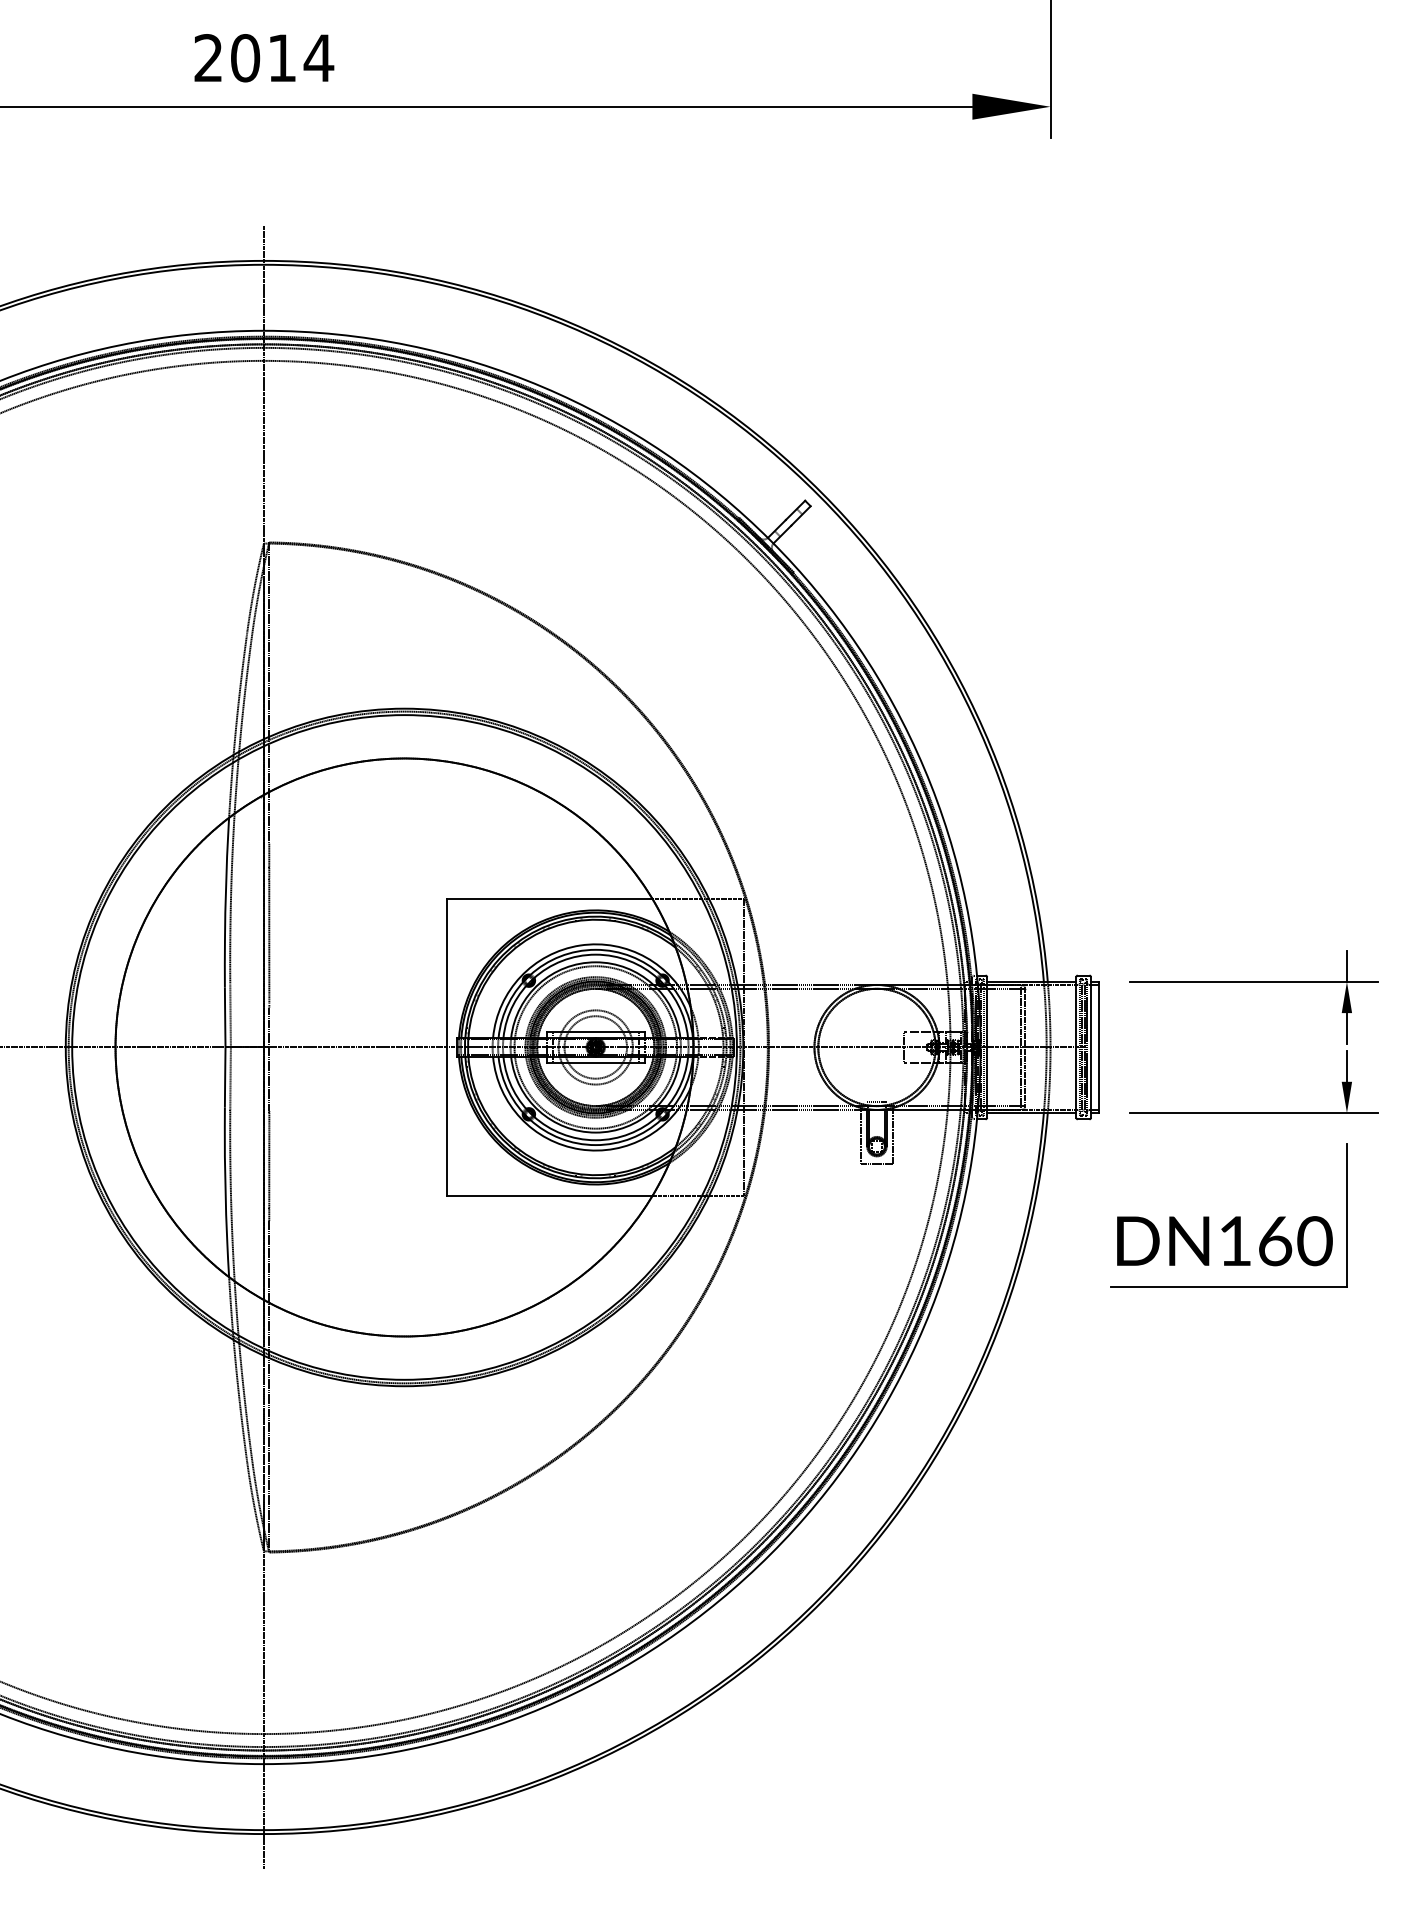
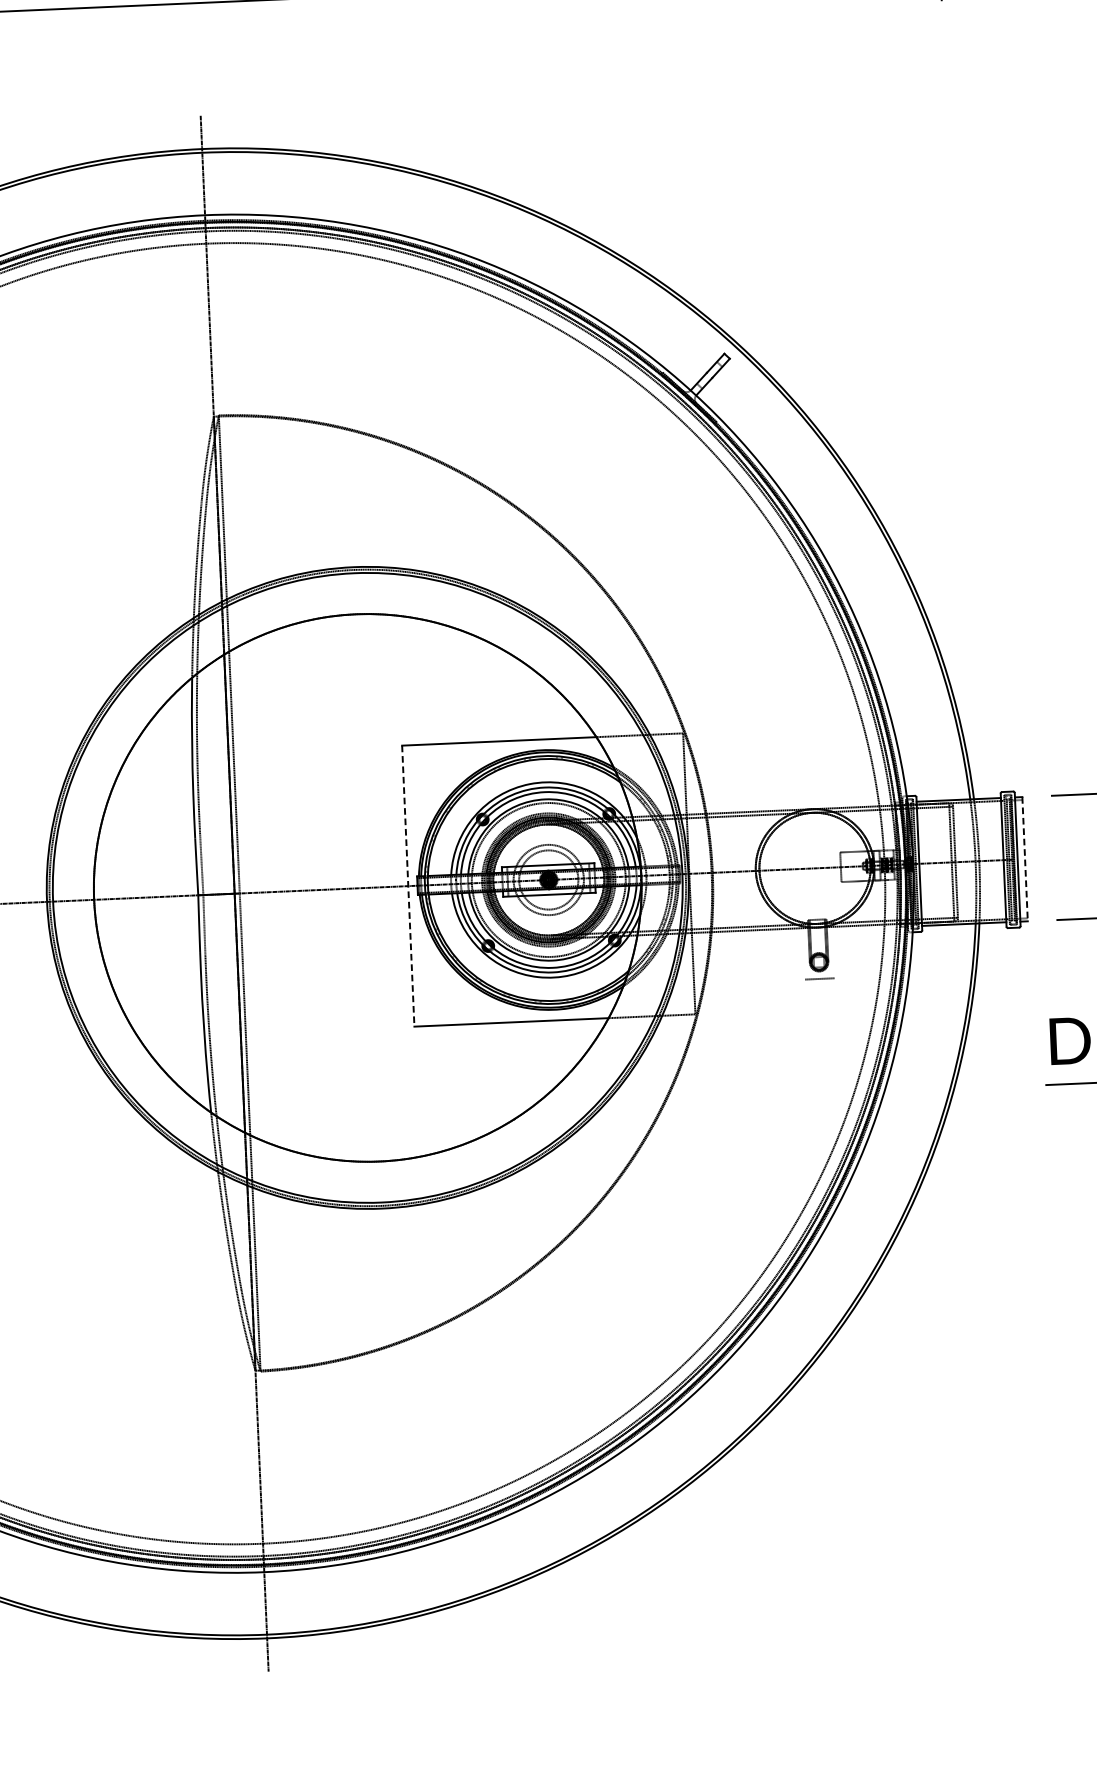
line: (447, 1047) -> (408, 886), solid -> dashed
line: (1098, 1047) -> (1024, 859), solid -> dashed
line: (861, 1136) -> (804, 953), removed
line: (892, 1136) -> (833, 952), removed

